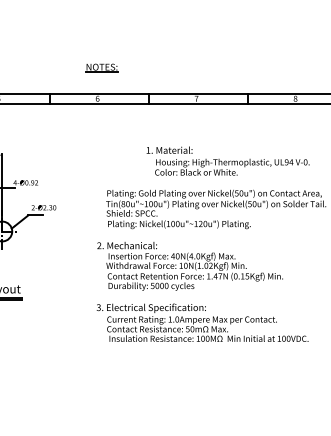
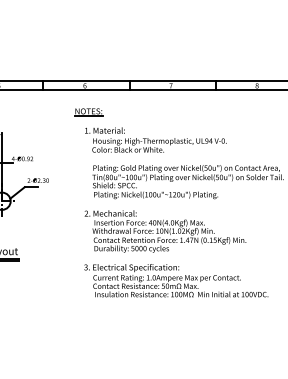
part: (101, 67) -> (88, 111), moved
text: (227, 160) -> (155, 139), moved

